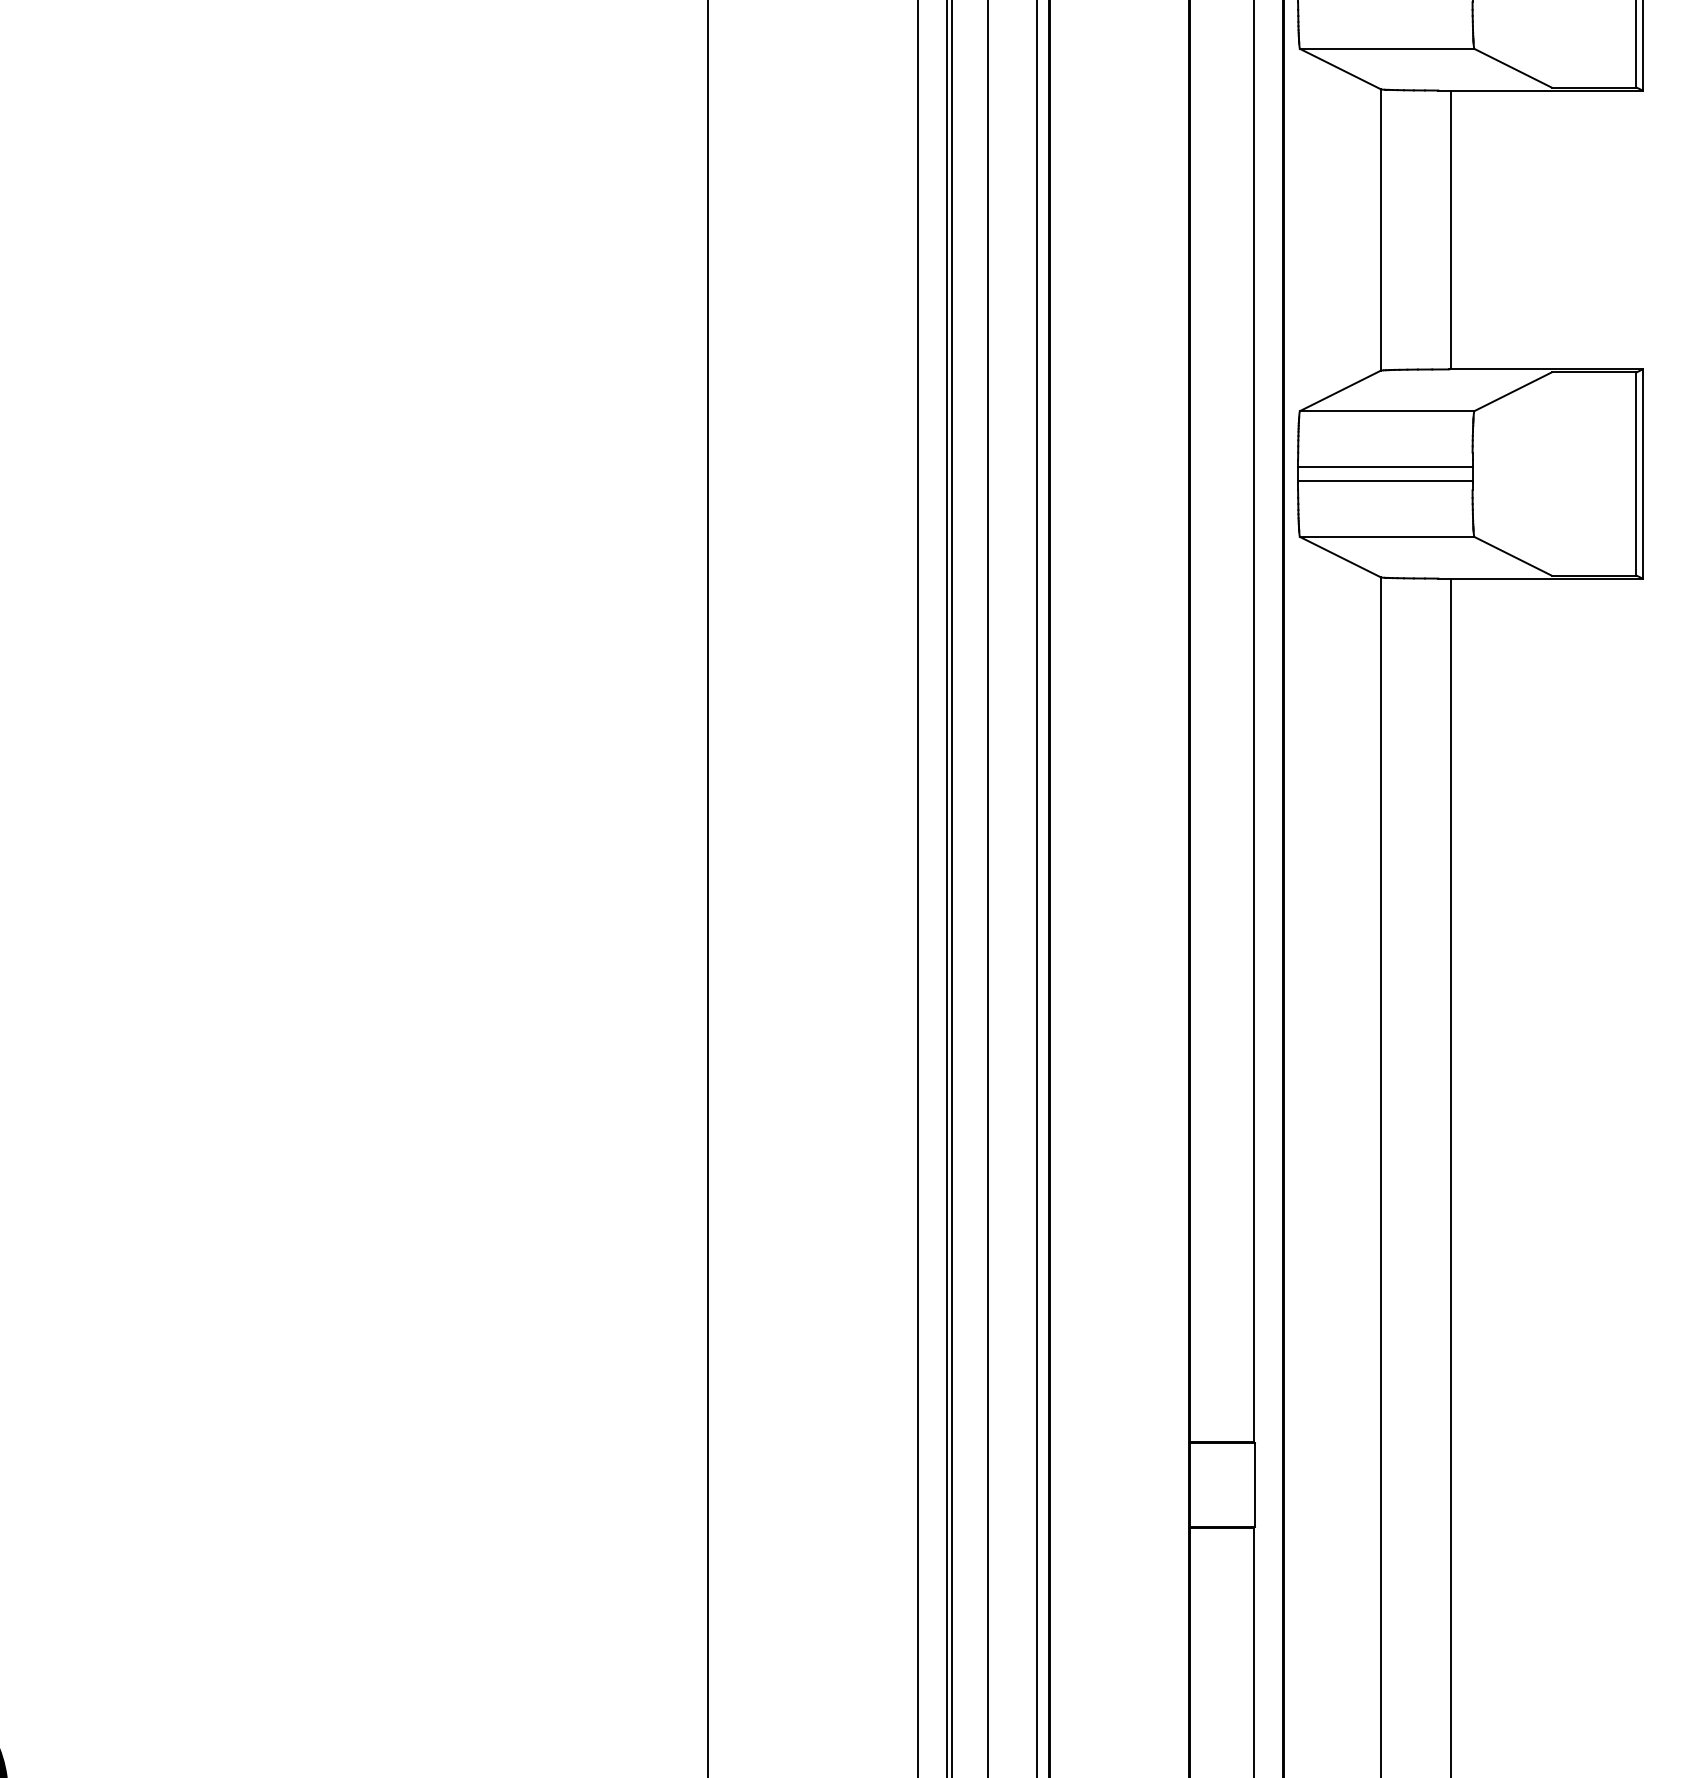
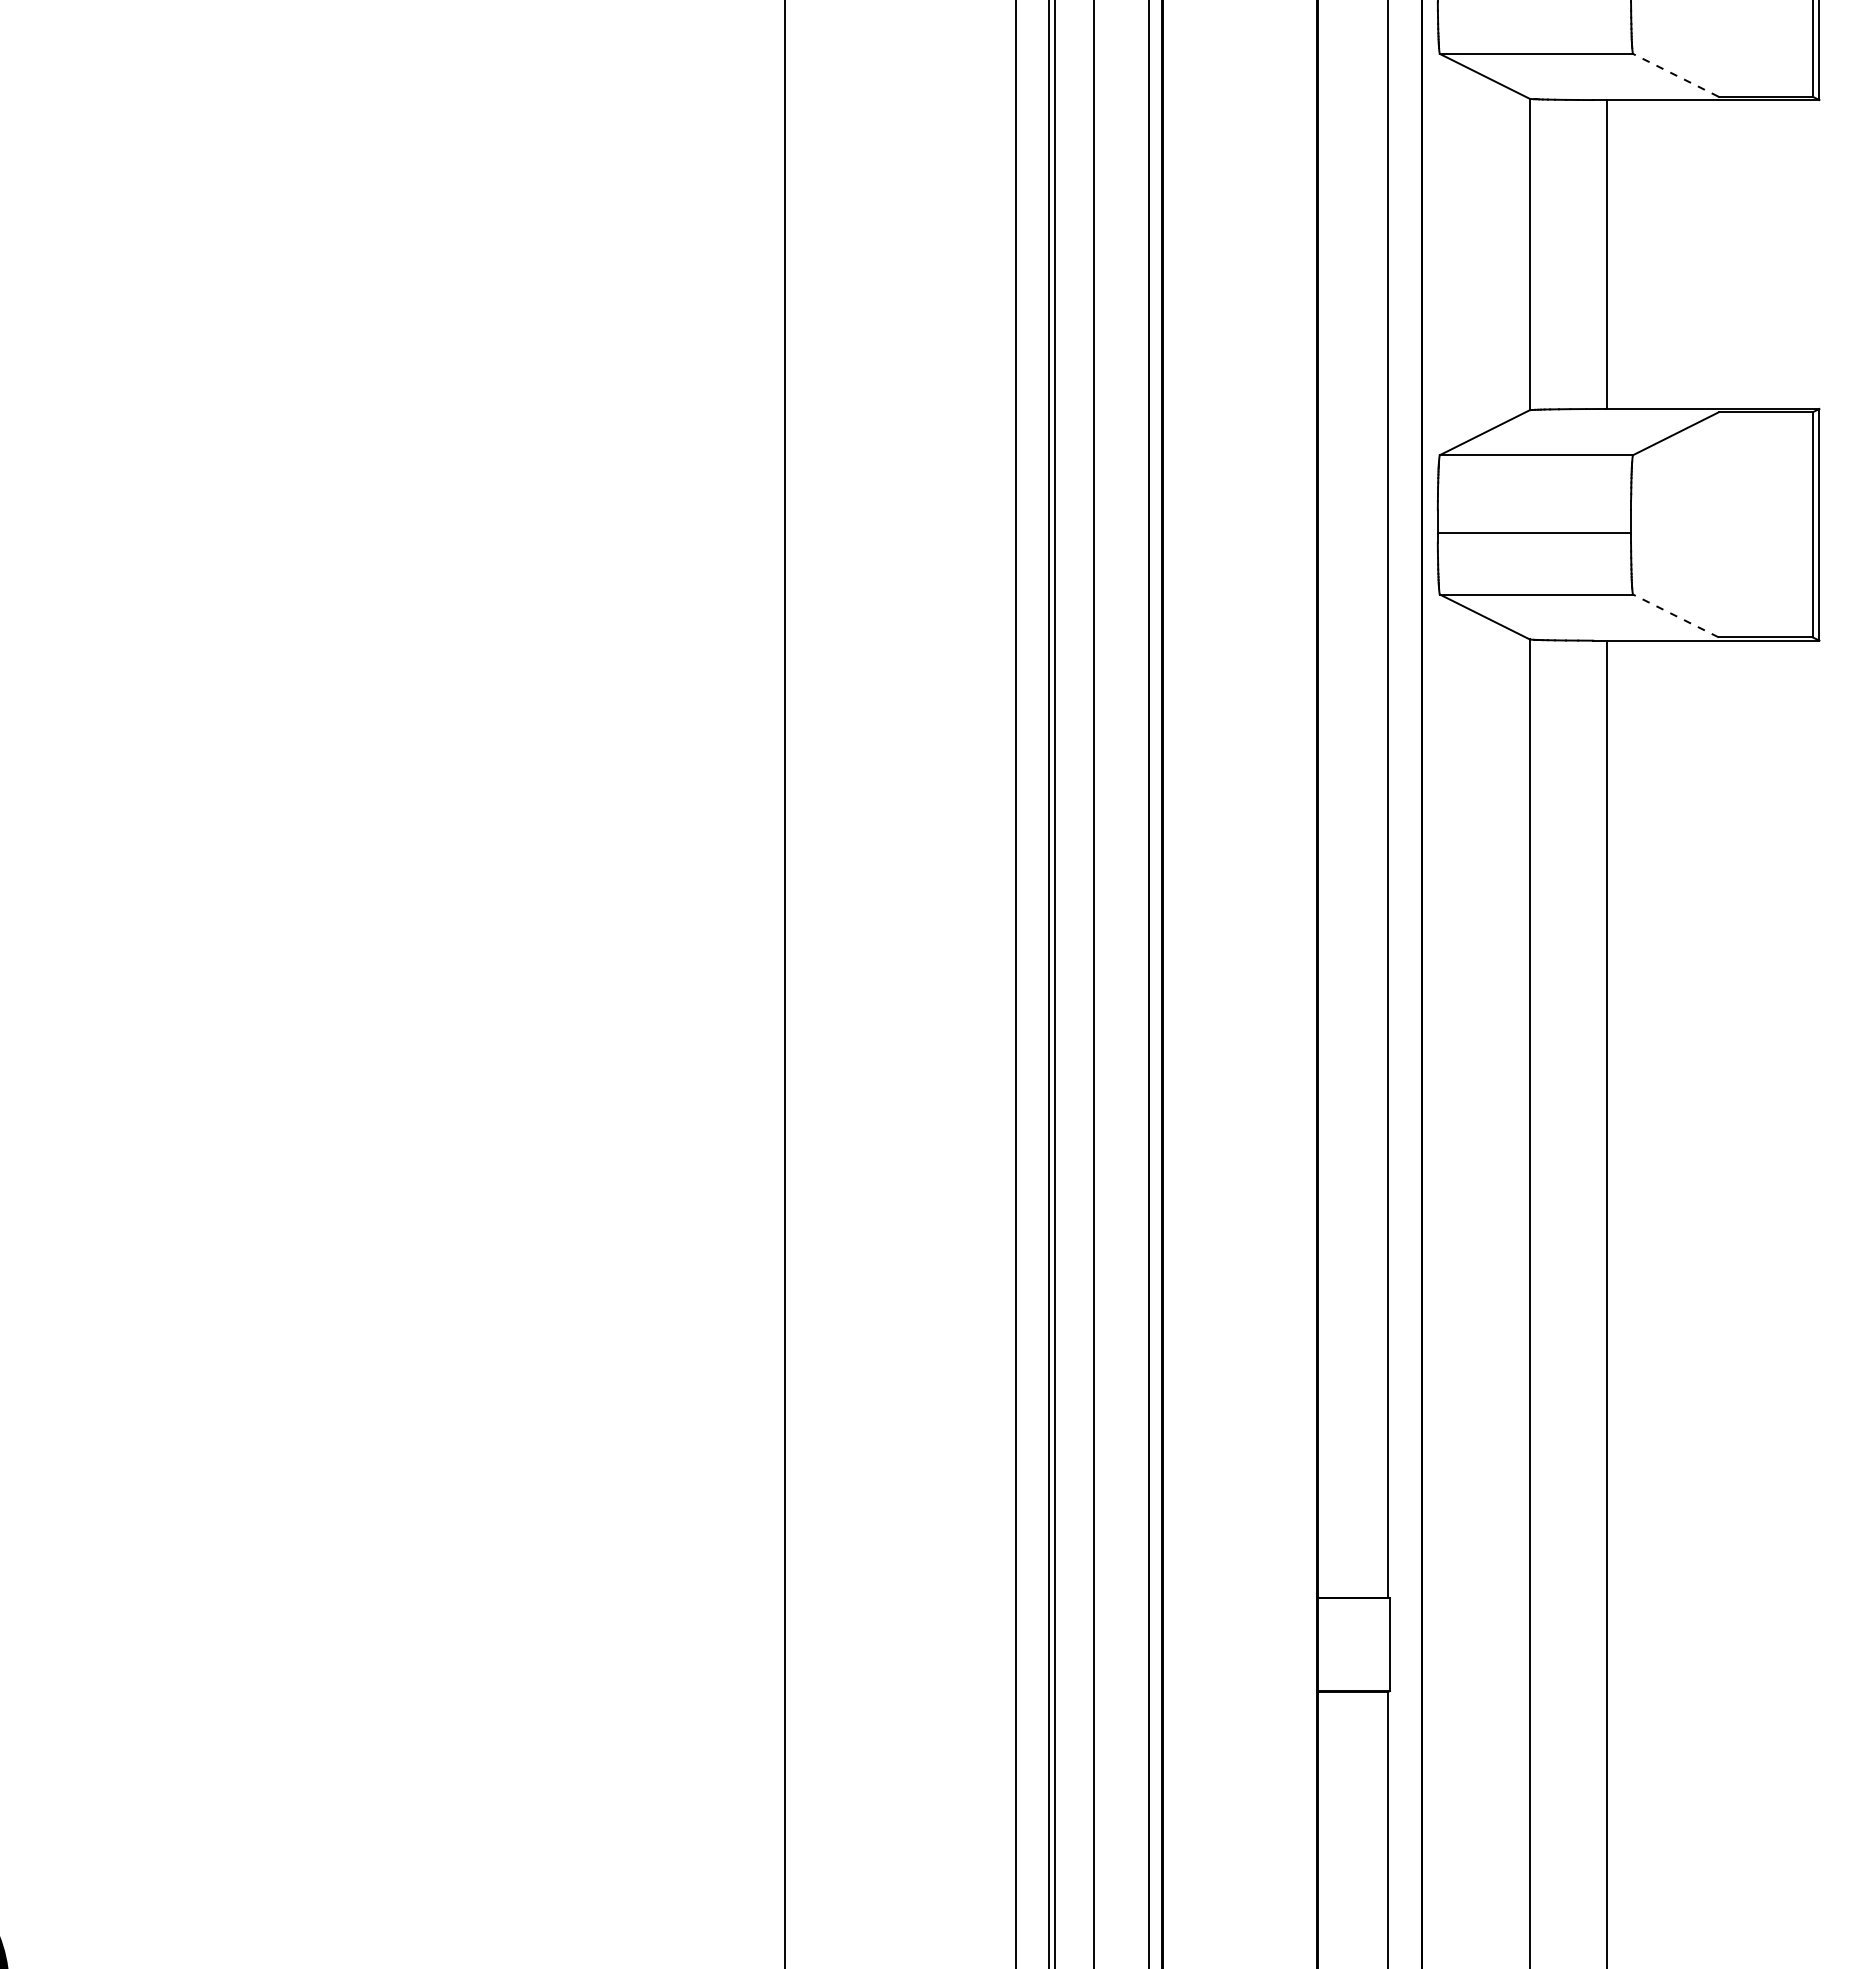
line: (1512, 68) -> (1675, 75), solid -> dashed
line: (1385, 466) -> (1534, 516), removed
line: (1512, 555) -> (1675, 615), solid -> dashed

